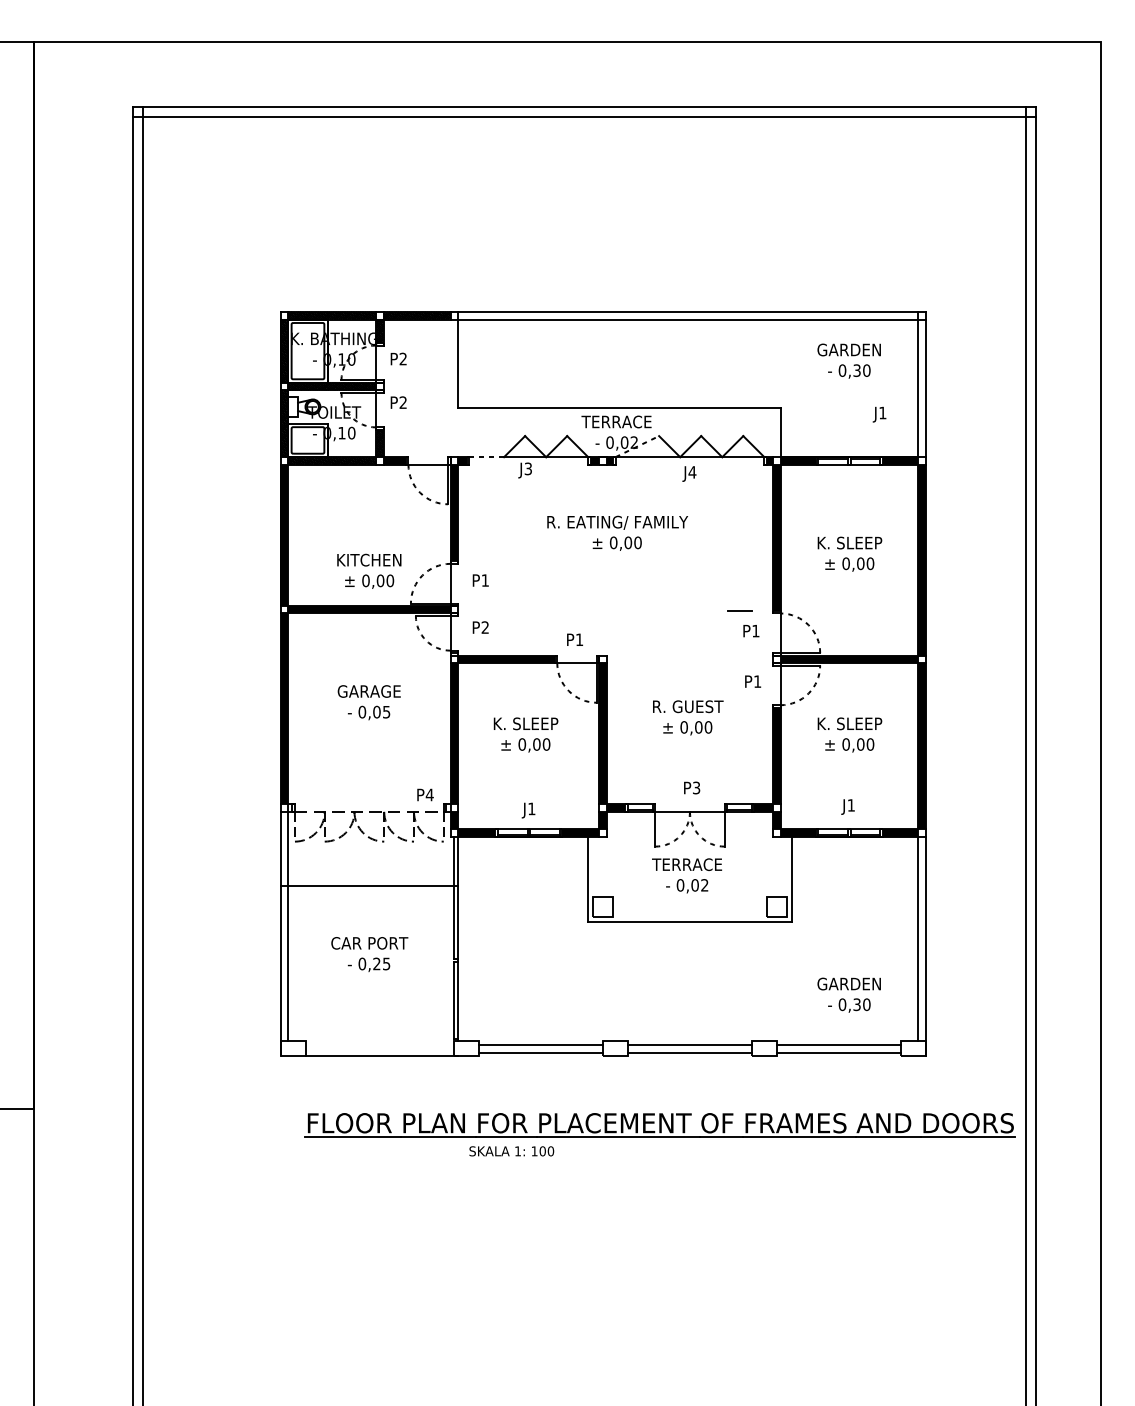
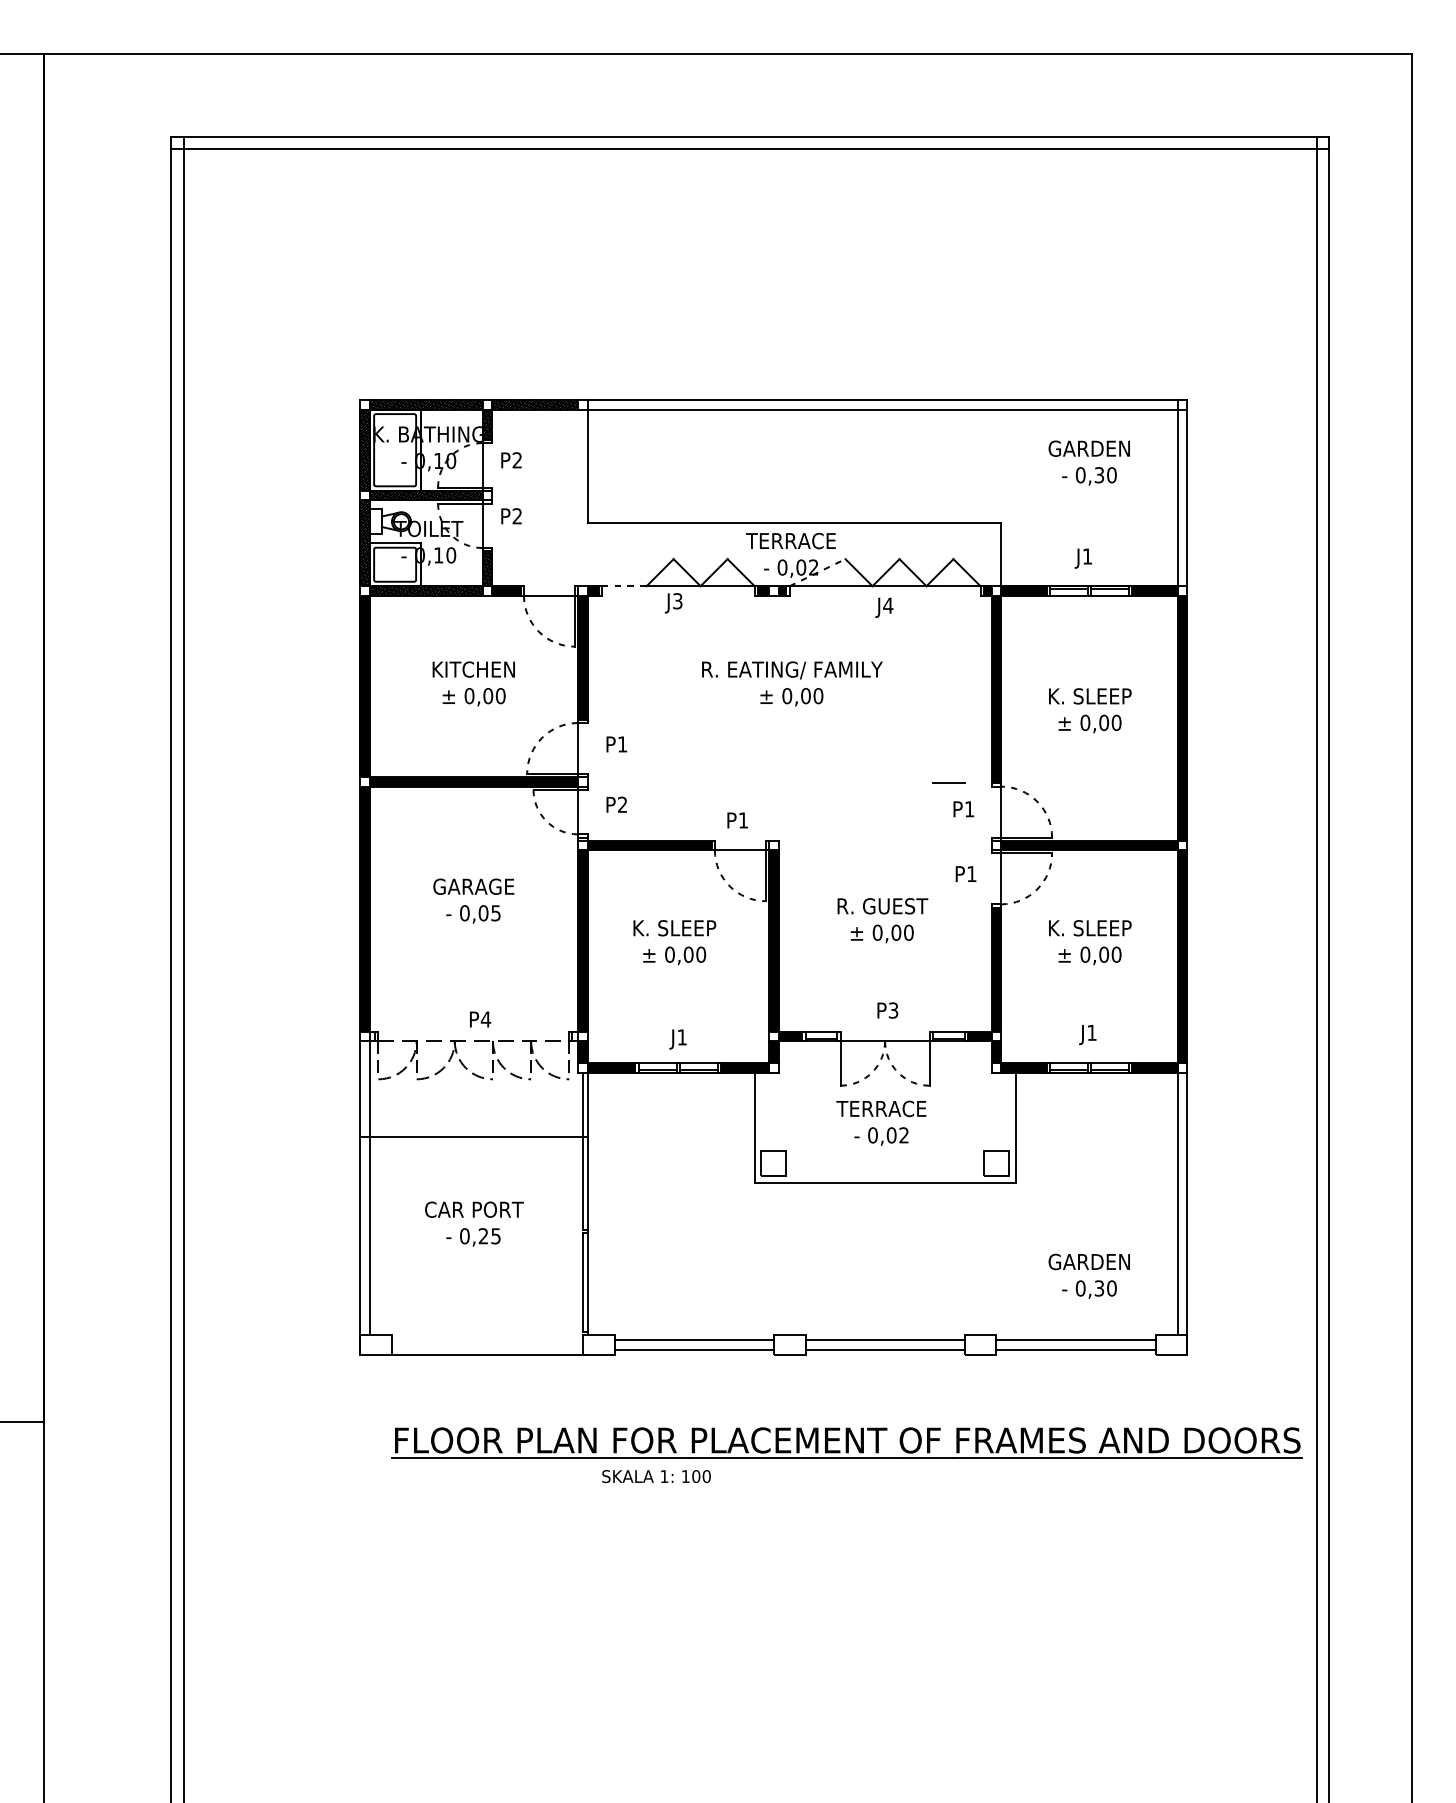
text: (879, 414) -> (1083, 558), moved
text: (369, 570) -> (474, 682), moved
text: (425, 794) -> (480, 1018), moved

